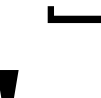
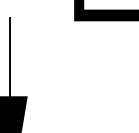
line: (7, 45) -> (9, 57), added

